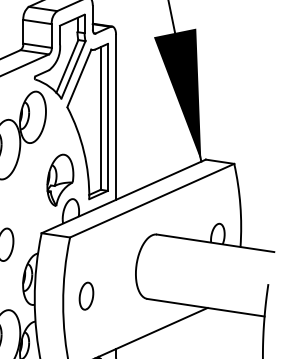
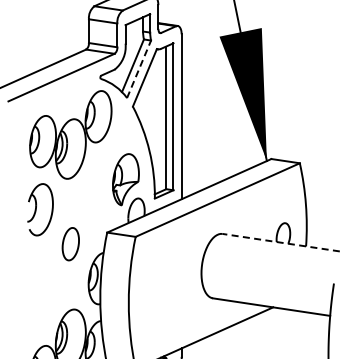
line: (73, 69) -> (139, 68), solid -> dashed
line: (214, 243) -> (280, 242), solid -> dashed
part: (85, 296) -> (151, 295), removed

